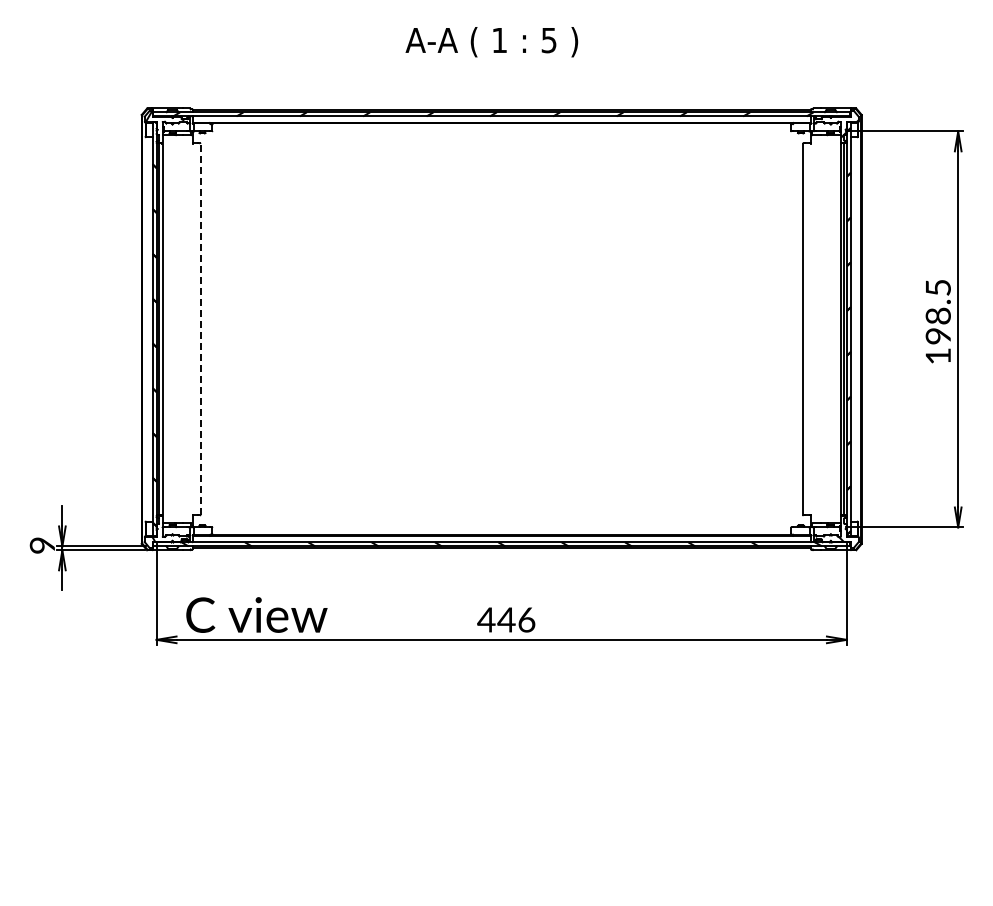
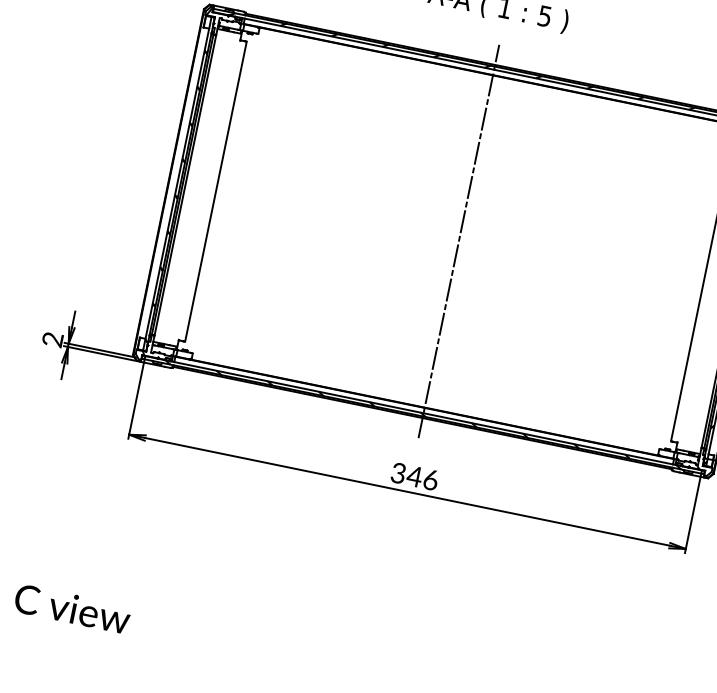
line: (200, 328) -> (216, 190), dashed -> solid
line: (501, 329) -> (458, 241), added
text: (42, 545) -> (52, 339), 9 -> 2
text: (256, 614) -> (72, 608), moved
text: (486, 619) -> (398, 472), 446 -> 346

